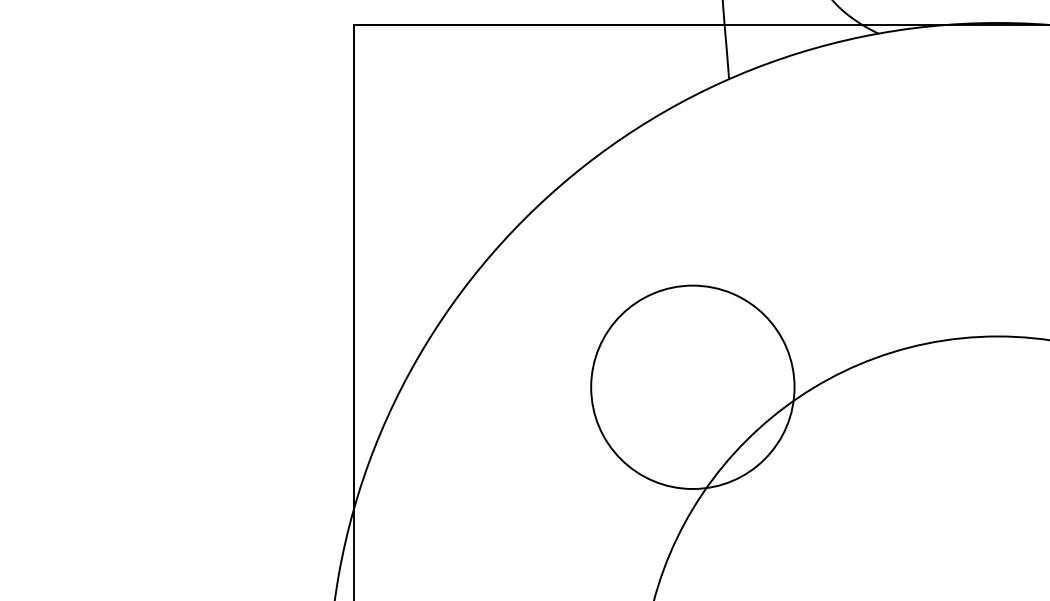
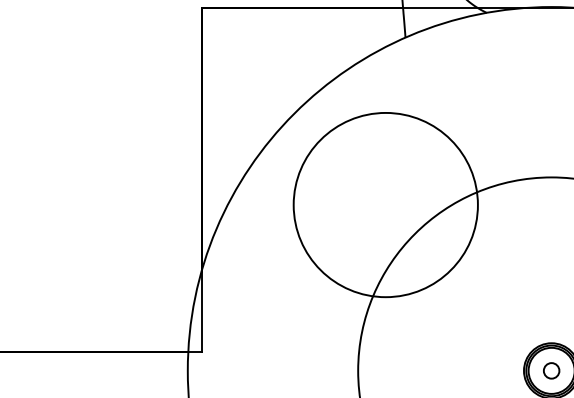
circle: (692, 386) -> (385, 204), size x1.67

